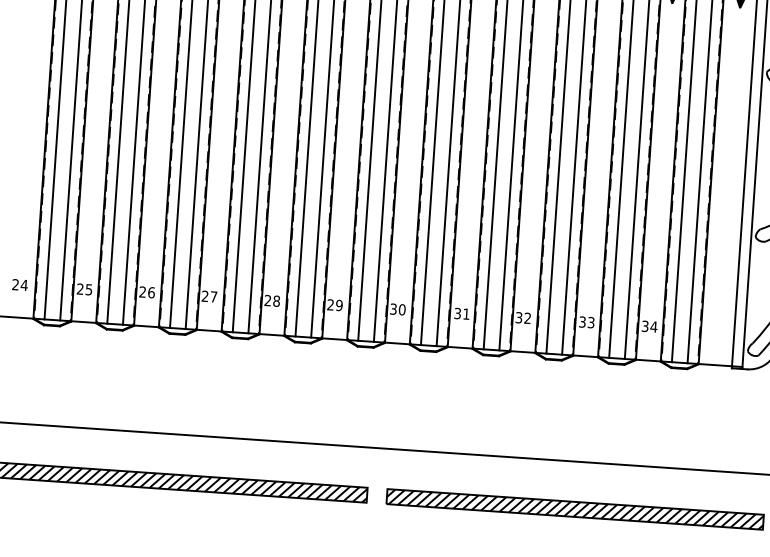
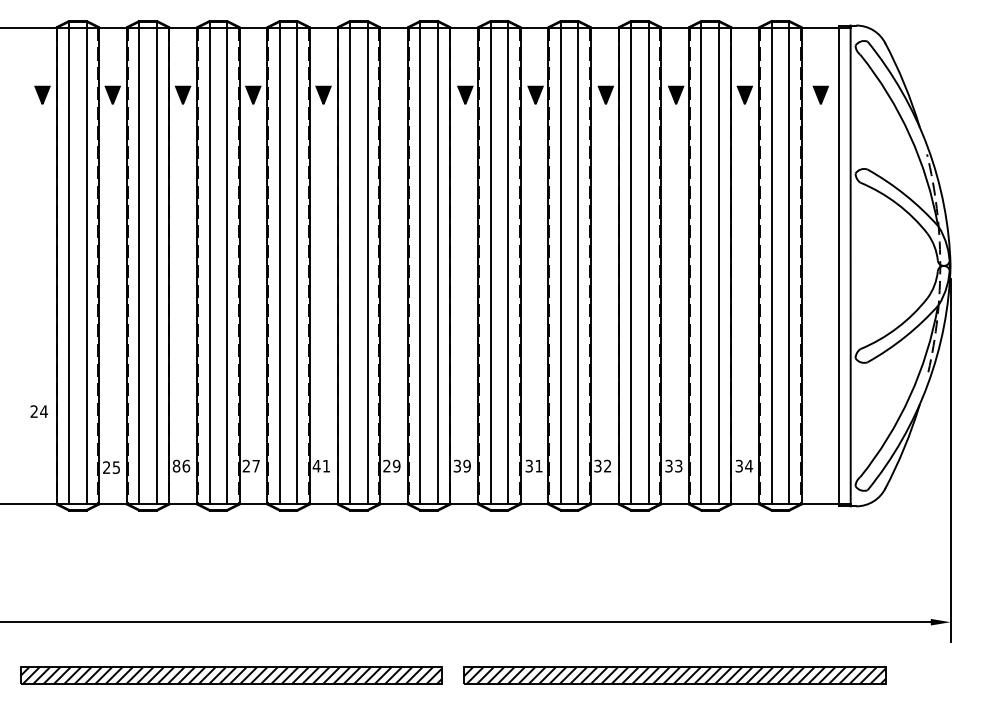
text: (19, 284) -> (38, 411), moved
text: (142, 291) -> (176, 465), 26 -> 86
text: (272, 300) -> (321, 465), 28 -> 41
text: (401, 310) -> (466, 466), 30 -> 39

